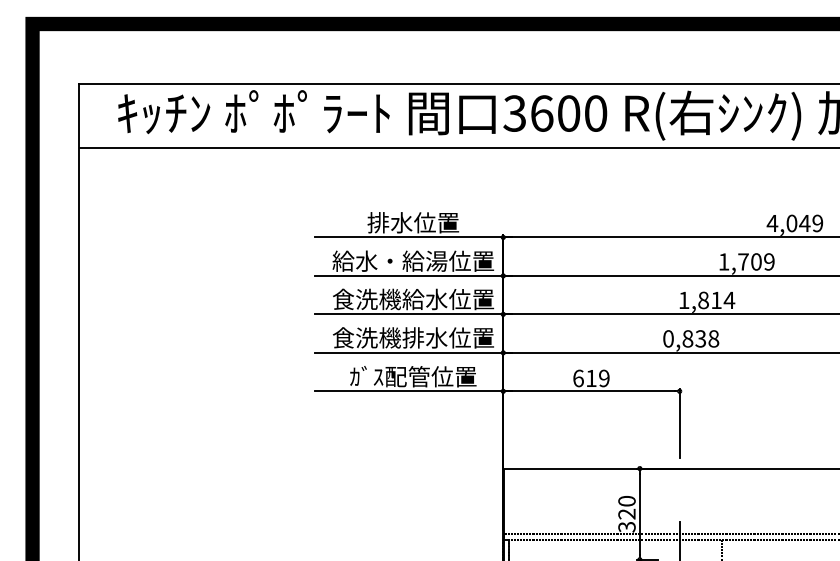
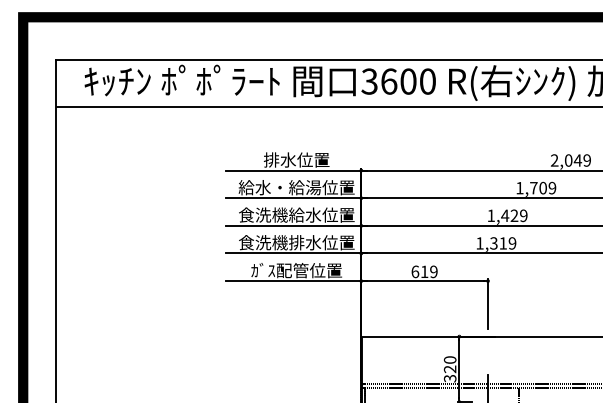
text: (772, 223) -> (554, 160), 4,049 -> 2,049
text: (716, 299) -> (514, 215), 1,814 -> 1,429
text: (691, 338) -> (496, 243), 0,838 -> 1,319

